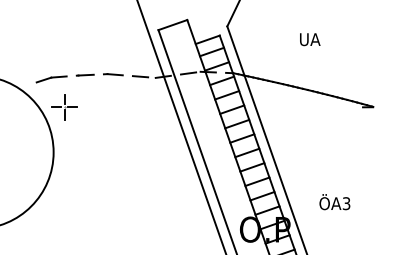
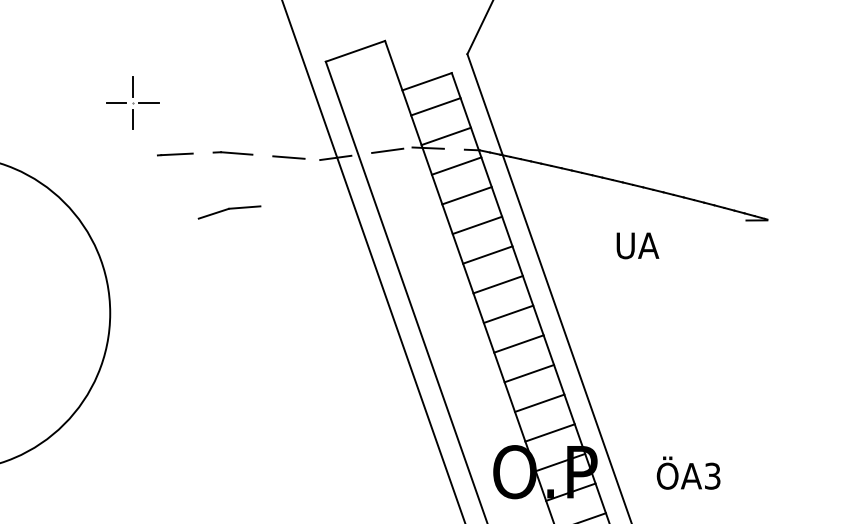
text: (310, 39) -> (638, 245), moved
part: (51, 79) -> (229, 212), moved
part: (64, 107) -> (132, 103), moved
text: (334, 202) -> (687, 473), moved

